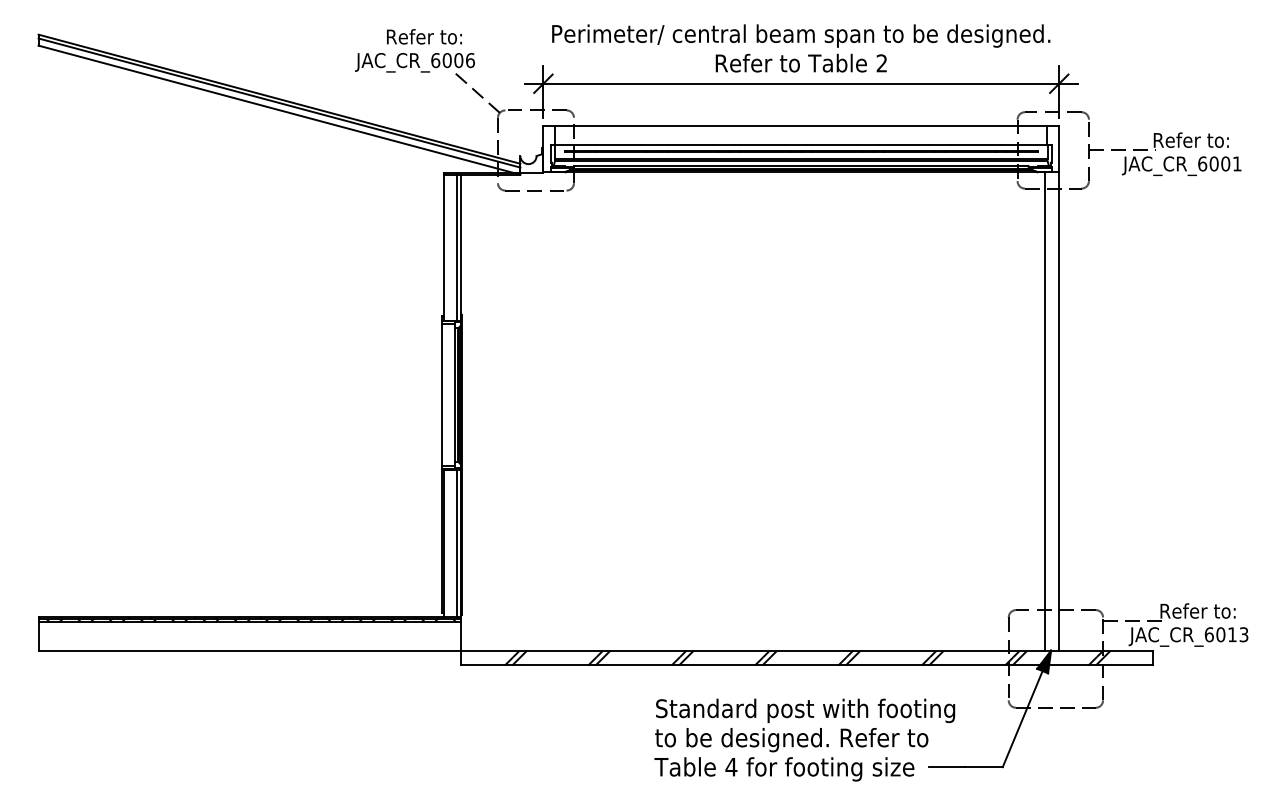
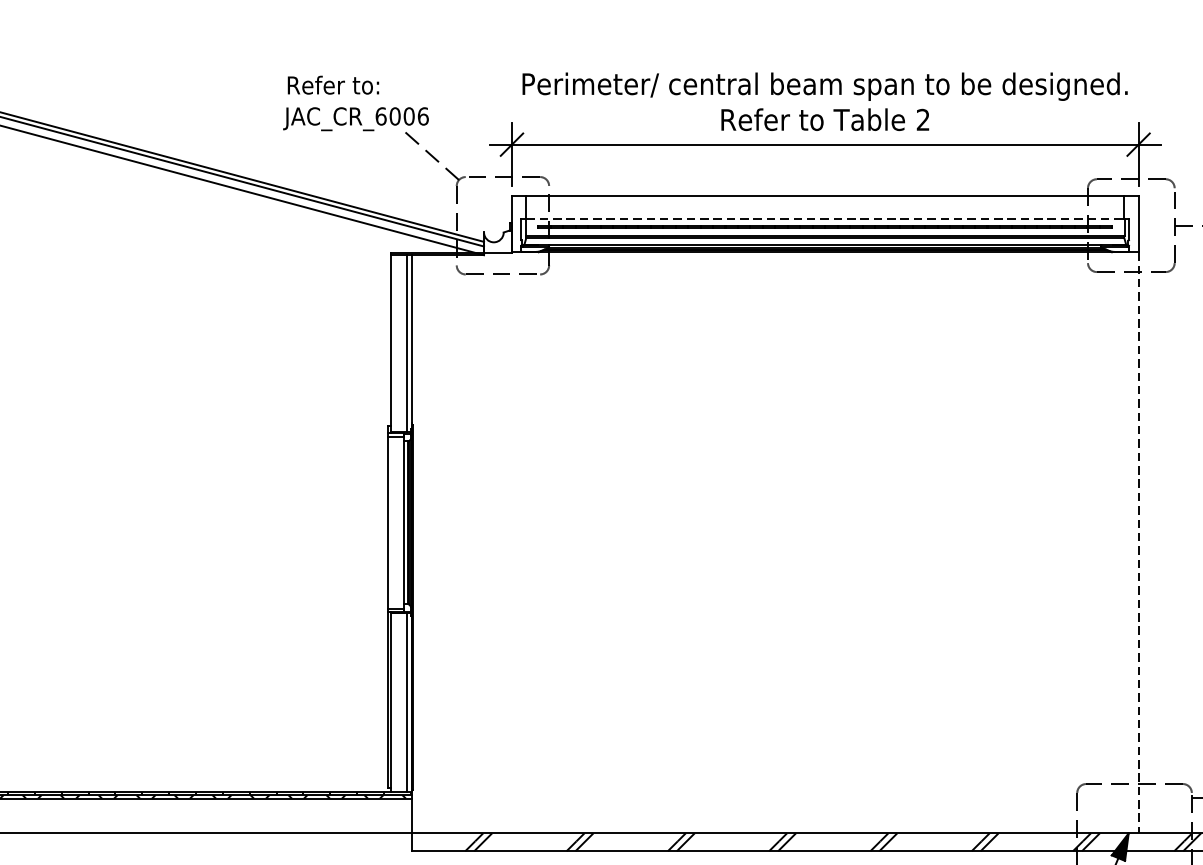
text: (424, 36) -> (333, 84), moved
line: (801, 144) -> (825, 218), solid -> dashed
line: (1044, 411) -> (1120, 542), removed
line: (1059, 411) -> (1138, 542), solid -> dashed

